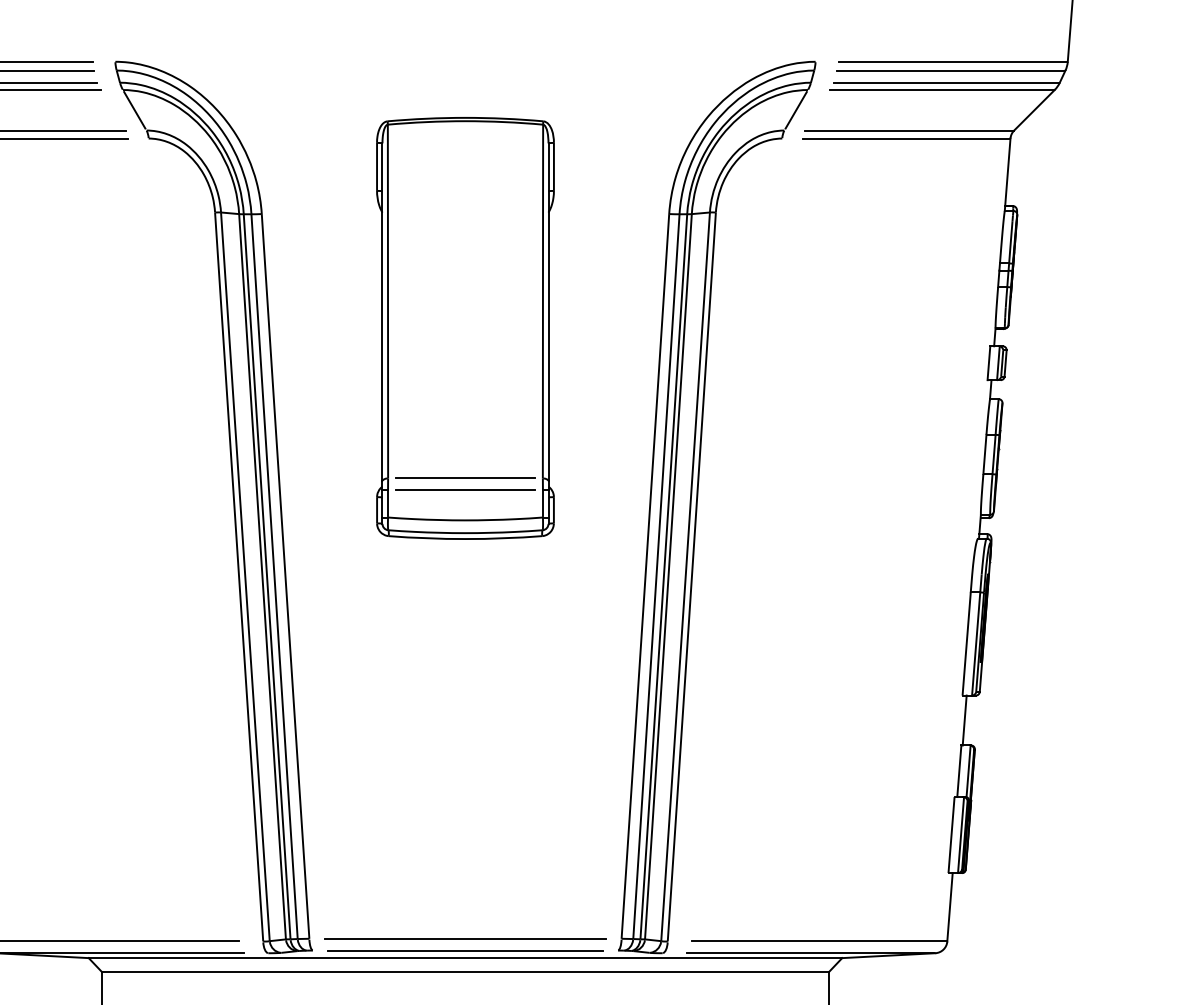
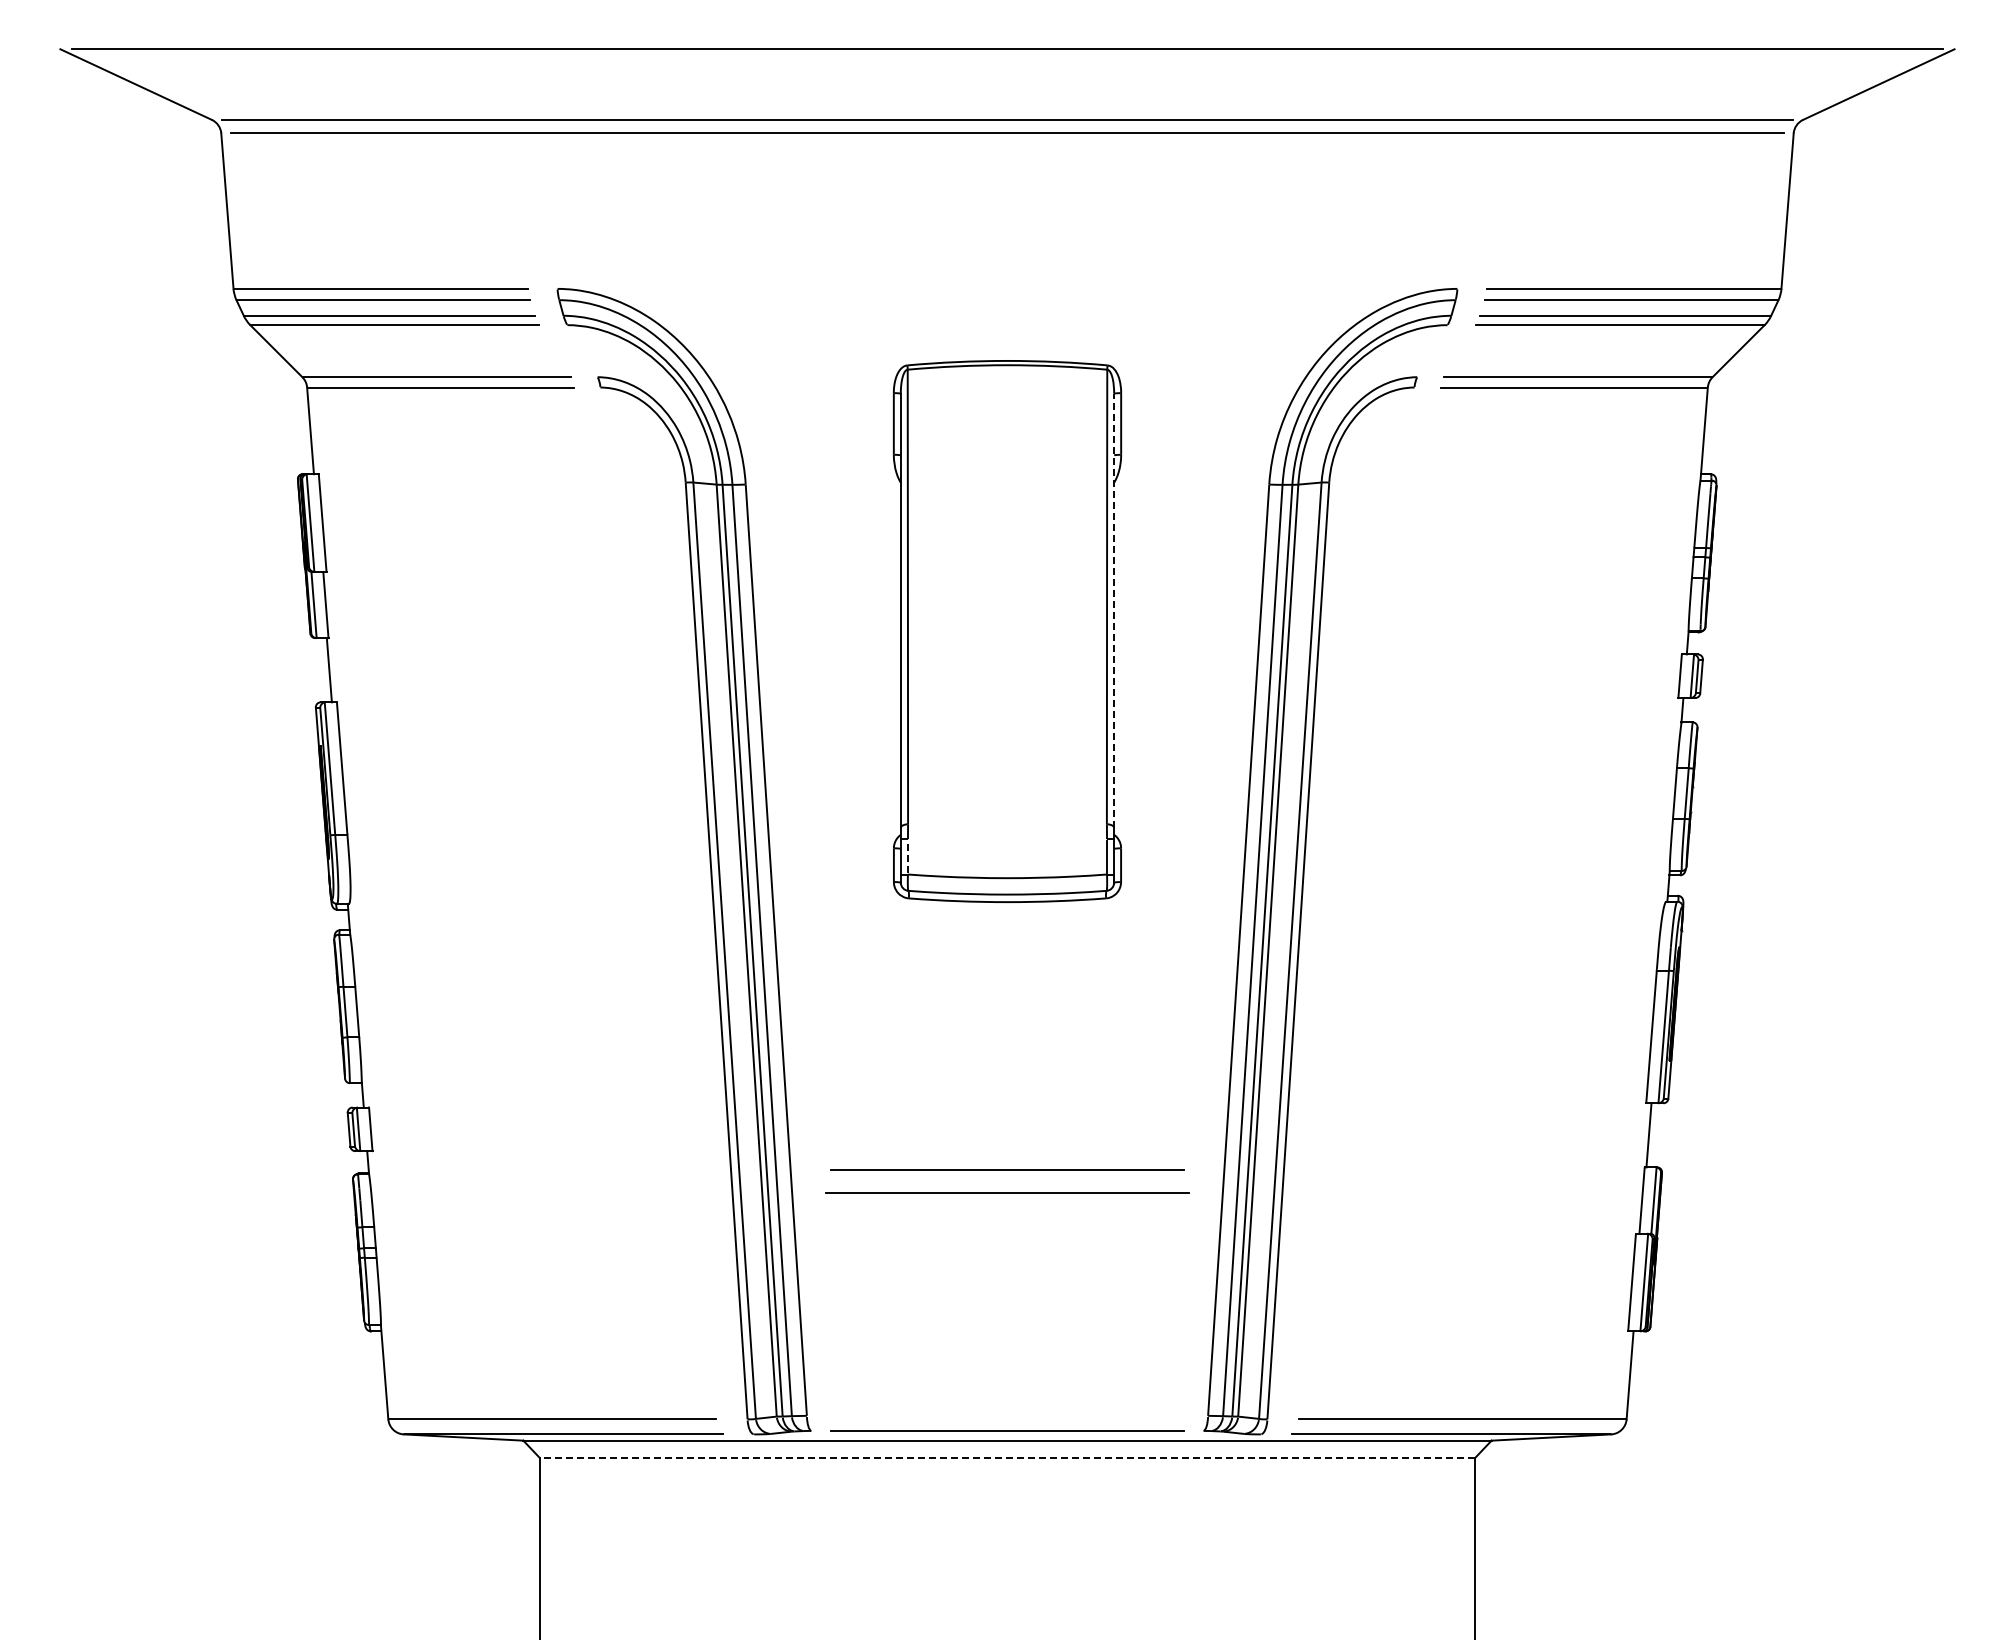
line: (134, 109) -> (582, 350), removed
line: (796, 109) -> (1432, 350), removed
line: (548, 312) -> (1114, 610), solid -> dashed
line: (465, 478) -> (1007, 824), removed
line: (465, 490) -> (1007, 839), removed
line: (387, 503) -> (907, 856), solid -> dashed
line: (465, 747) -> (1007, 1169), added
line: (465, 938) -> (1007, 1192), moved
line: (465, 971) -> (1007, 1457), solid -> dashed

